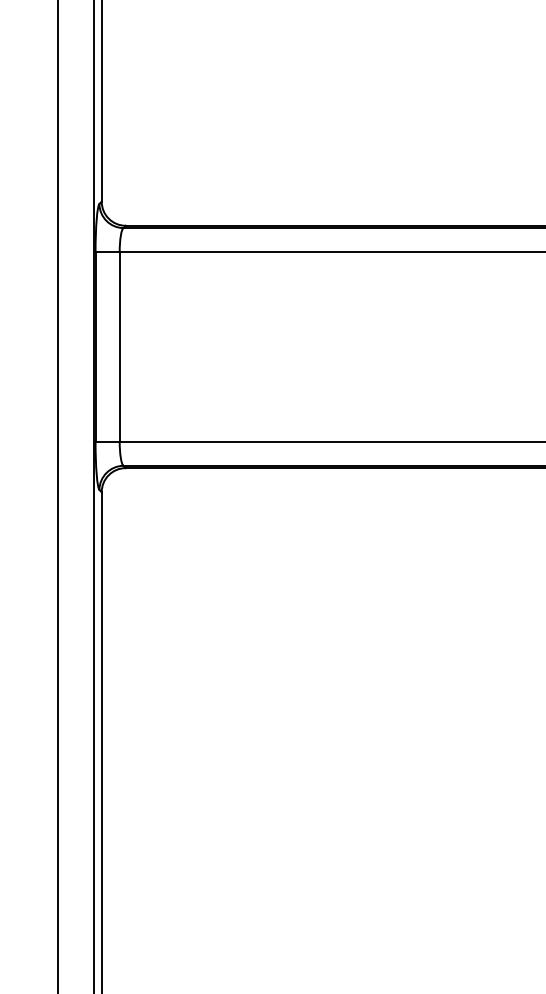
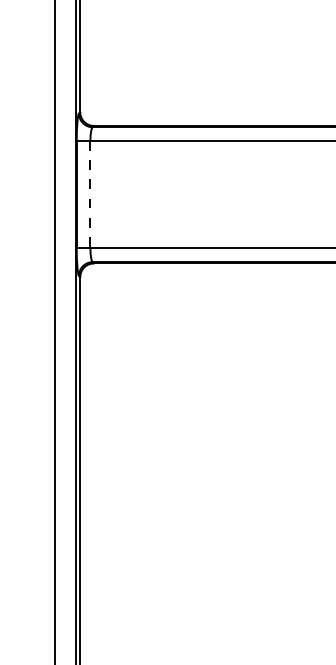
line: (119, 346) -> (90, 194), solid -> dashed

